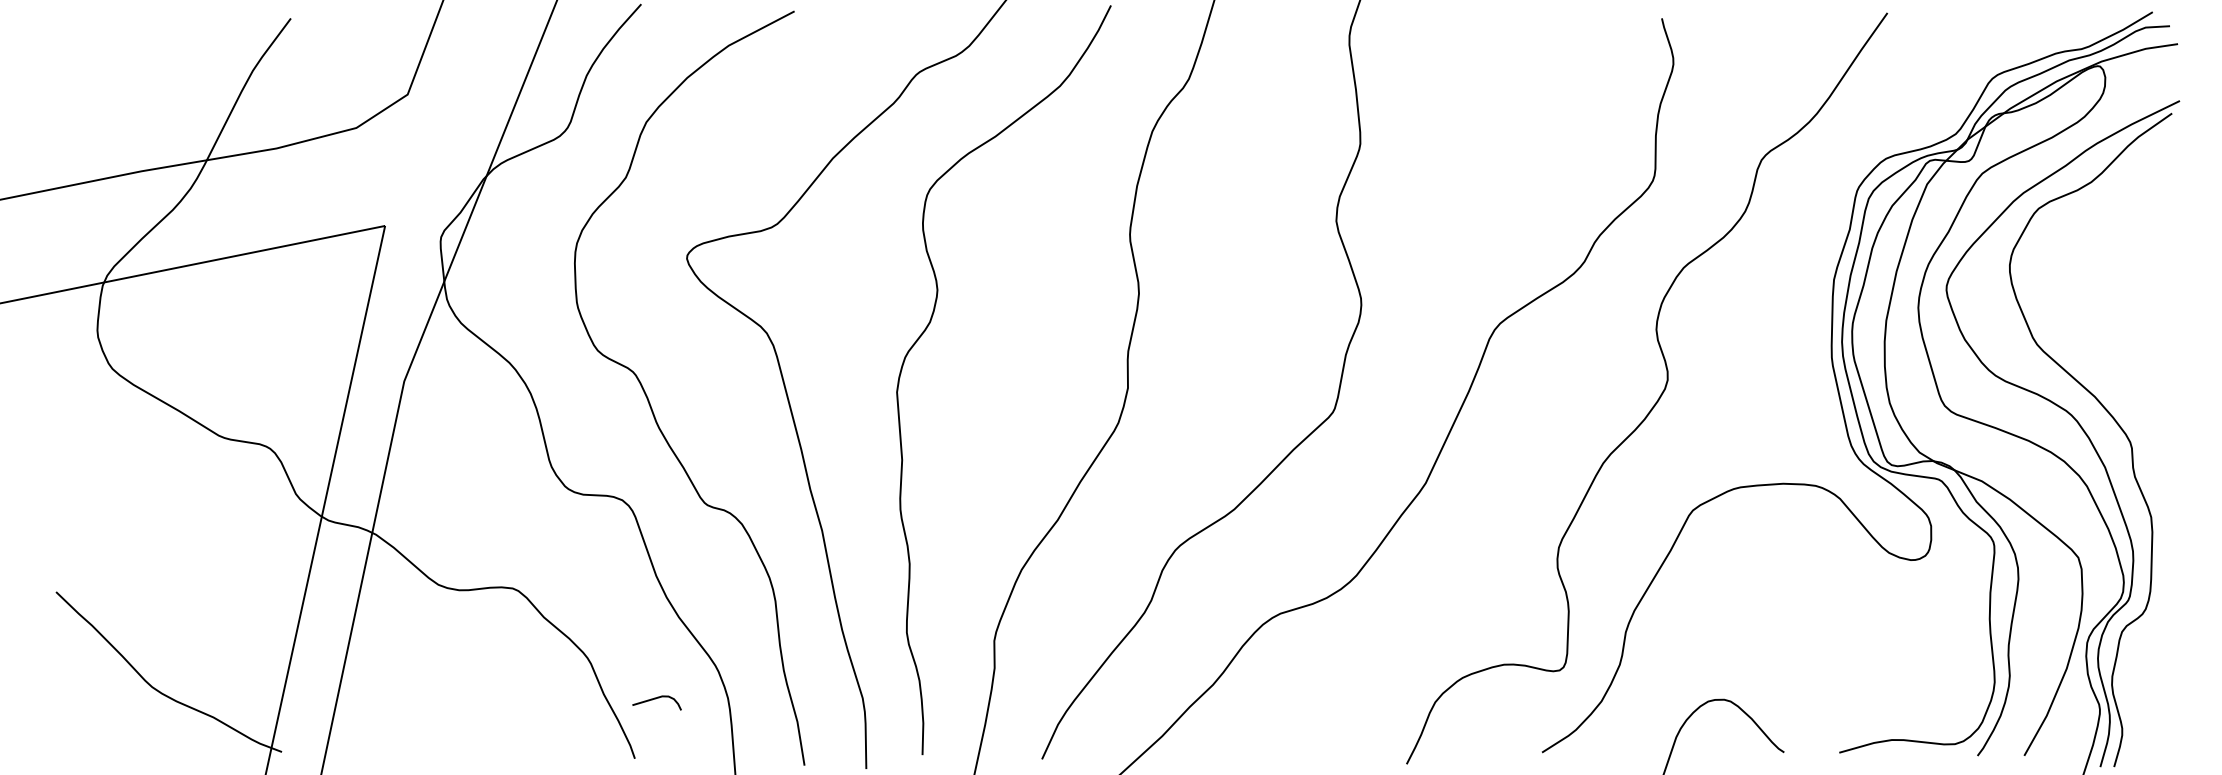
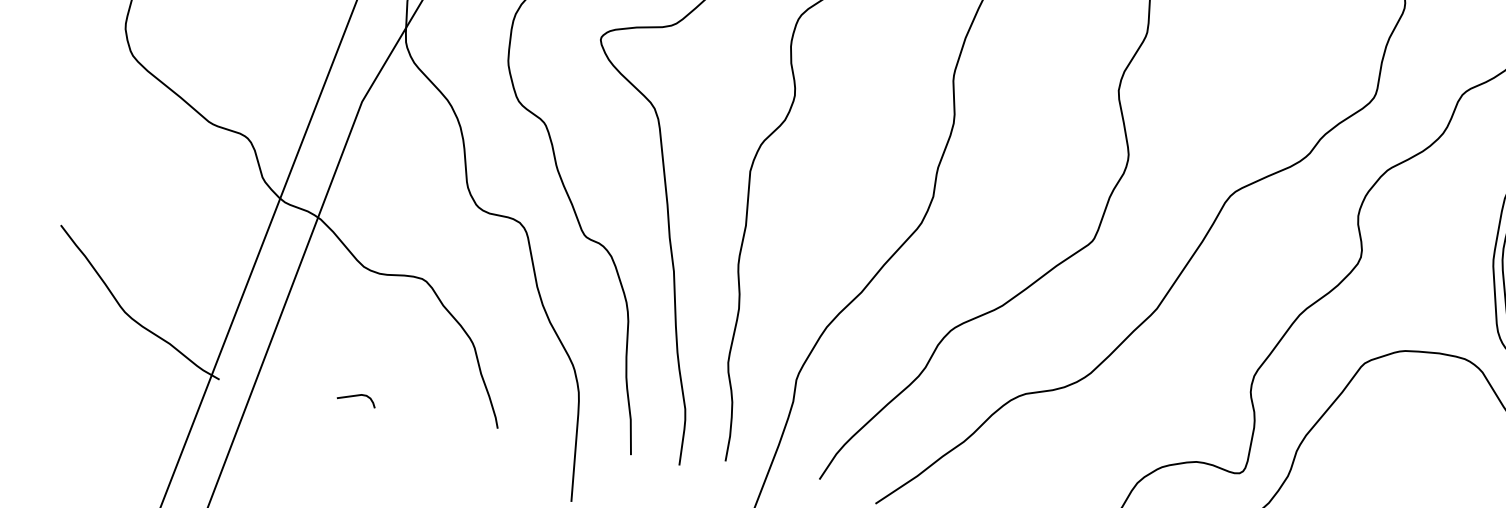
curve: (655, 699) -> (355, 396), moved

